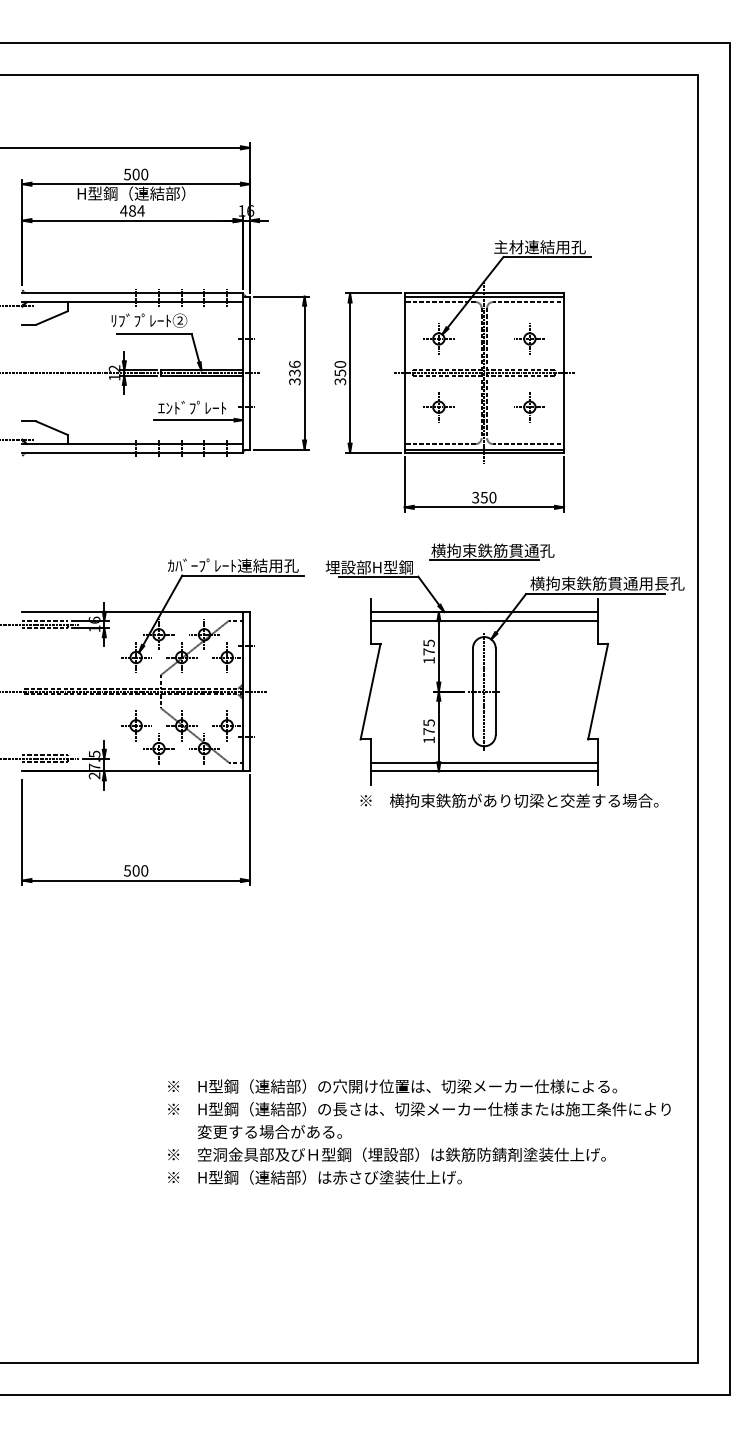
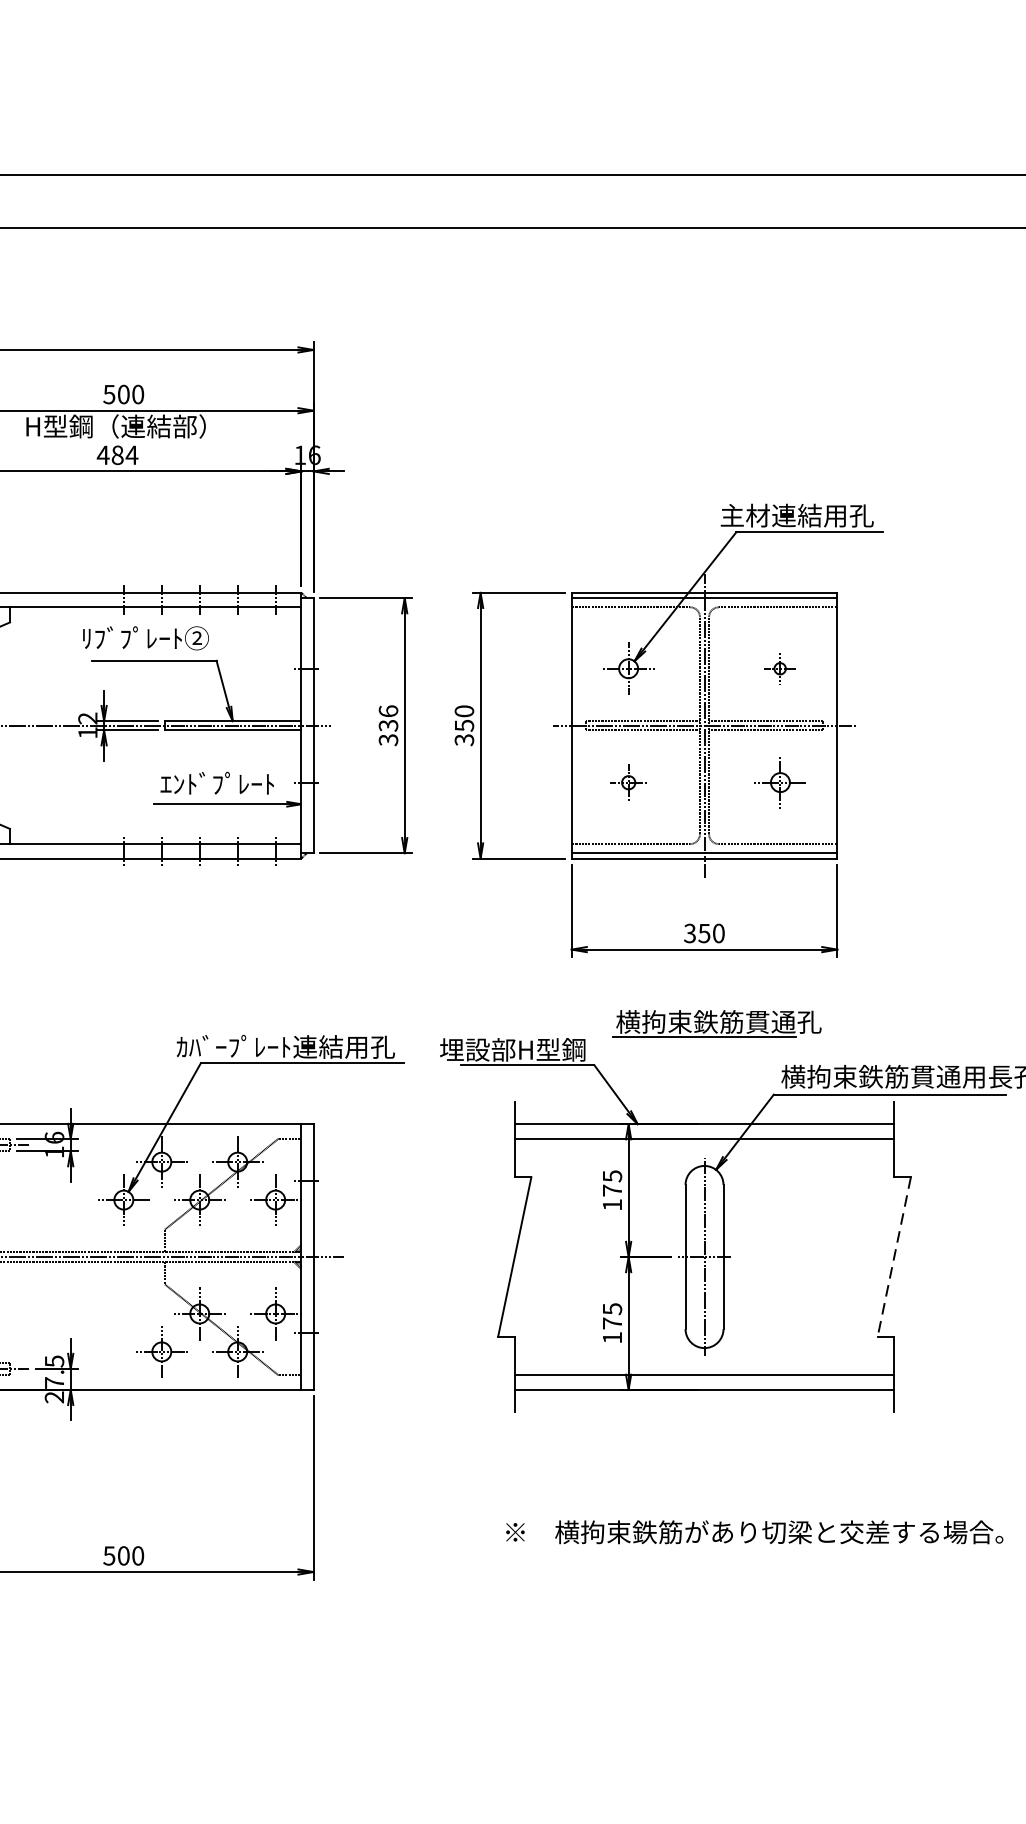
part: (529, 338) -> (779, 667), size x0.6
part: (438, 407) -> (628, 783), size x0.7
line: (598, 691) -> (894, 1256), solid -> dashed
part: (136, 725) -> (124, 1313), removed
text: (509, 800) -> (754, 1531), moved

